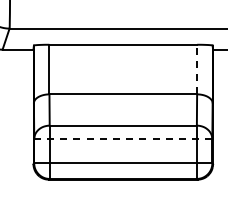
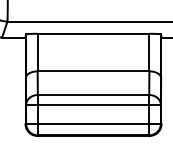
line: (197, 69) -> (149, 52), dashed -> solid
line: (122, 139) -> (92, 105), dashed -> solid

